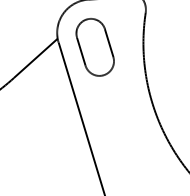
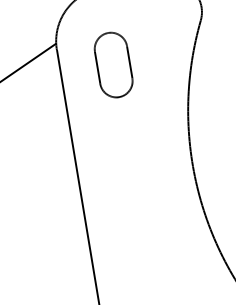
part: (94, 47) -> (112, 65), size x0.7

